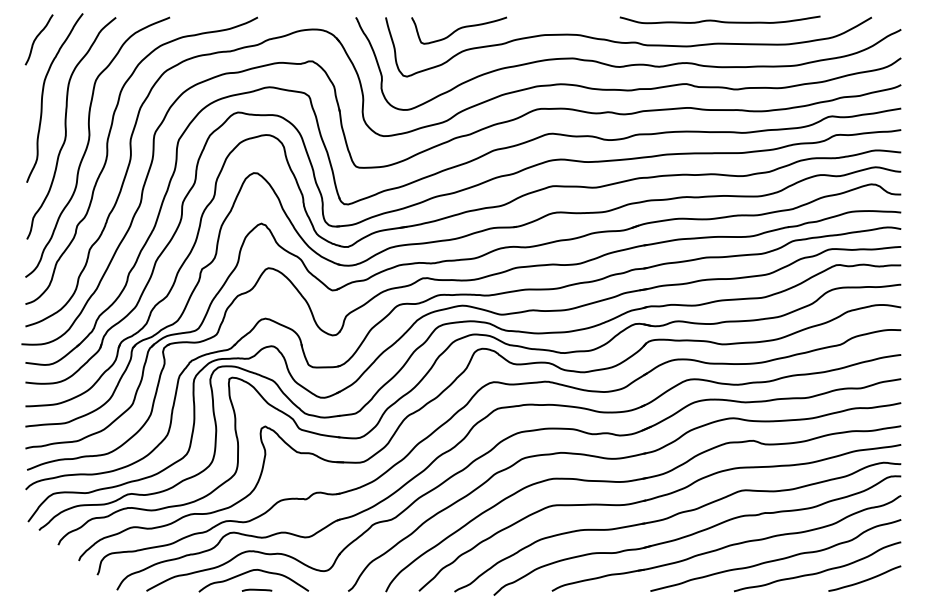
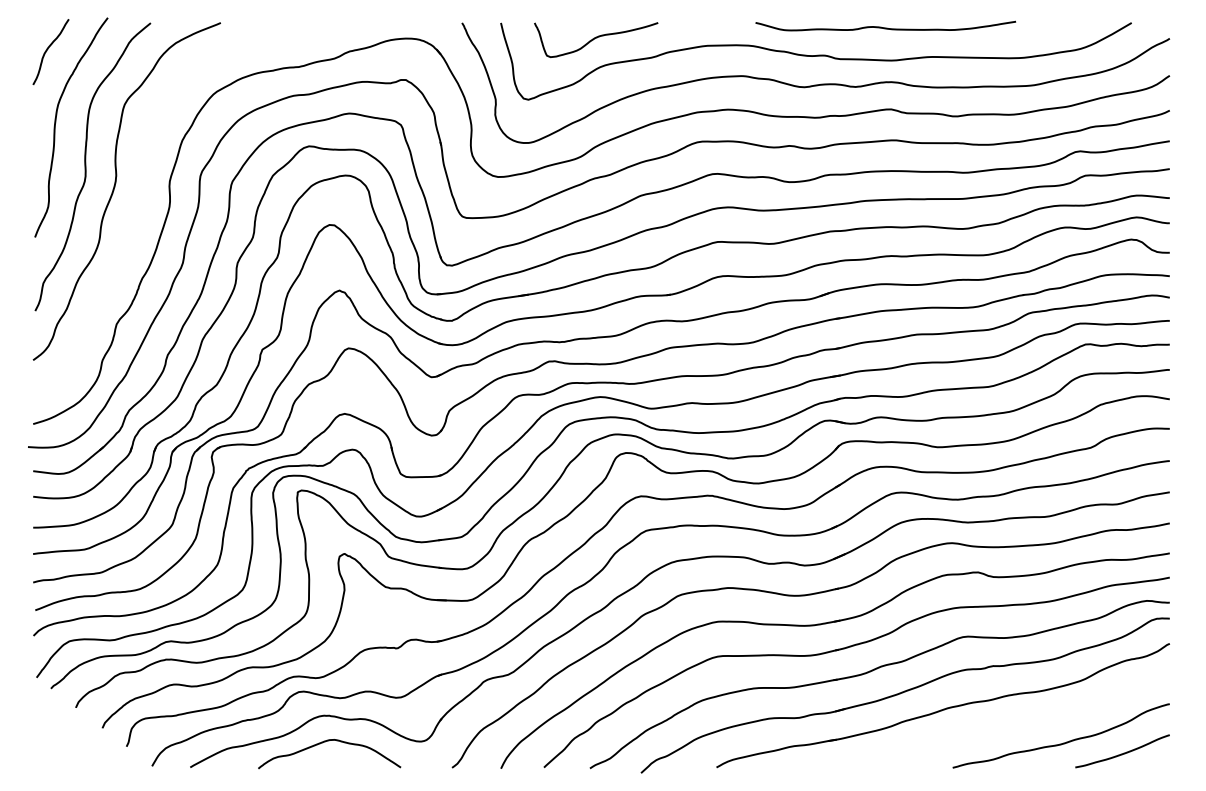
curve: (719, 20) -> (885, 27), moved
curve: (108, 155) -> (140, 201), removed
curve: (775, 559) -> (1006, 726), removed
curve: (256, 590) -> (333, 766), removed

